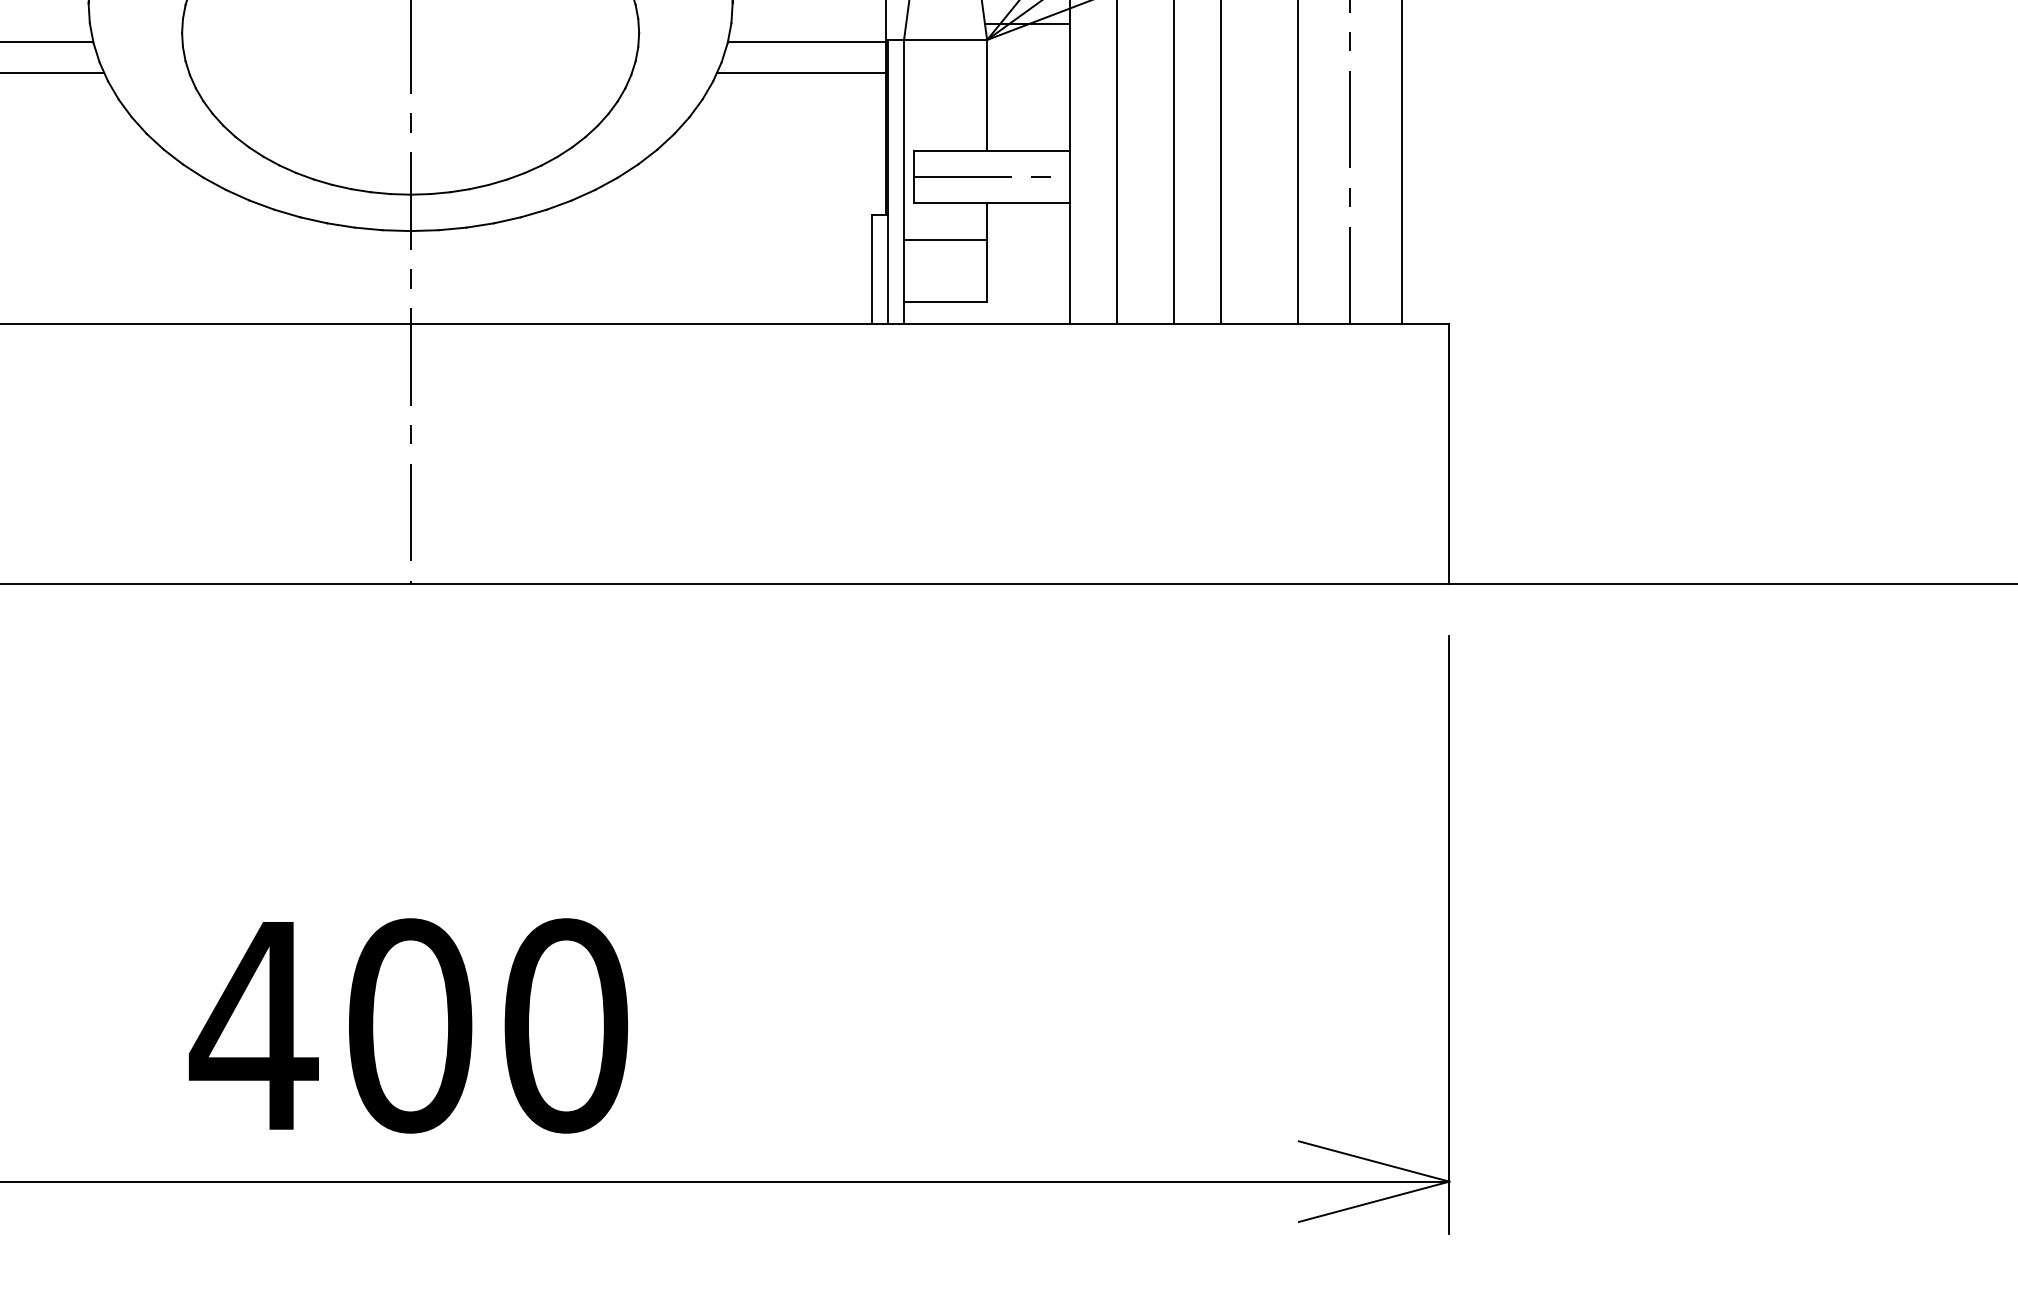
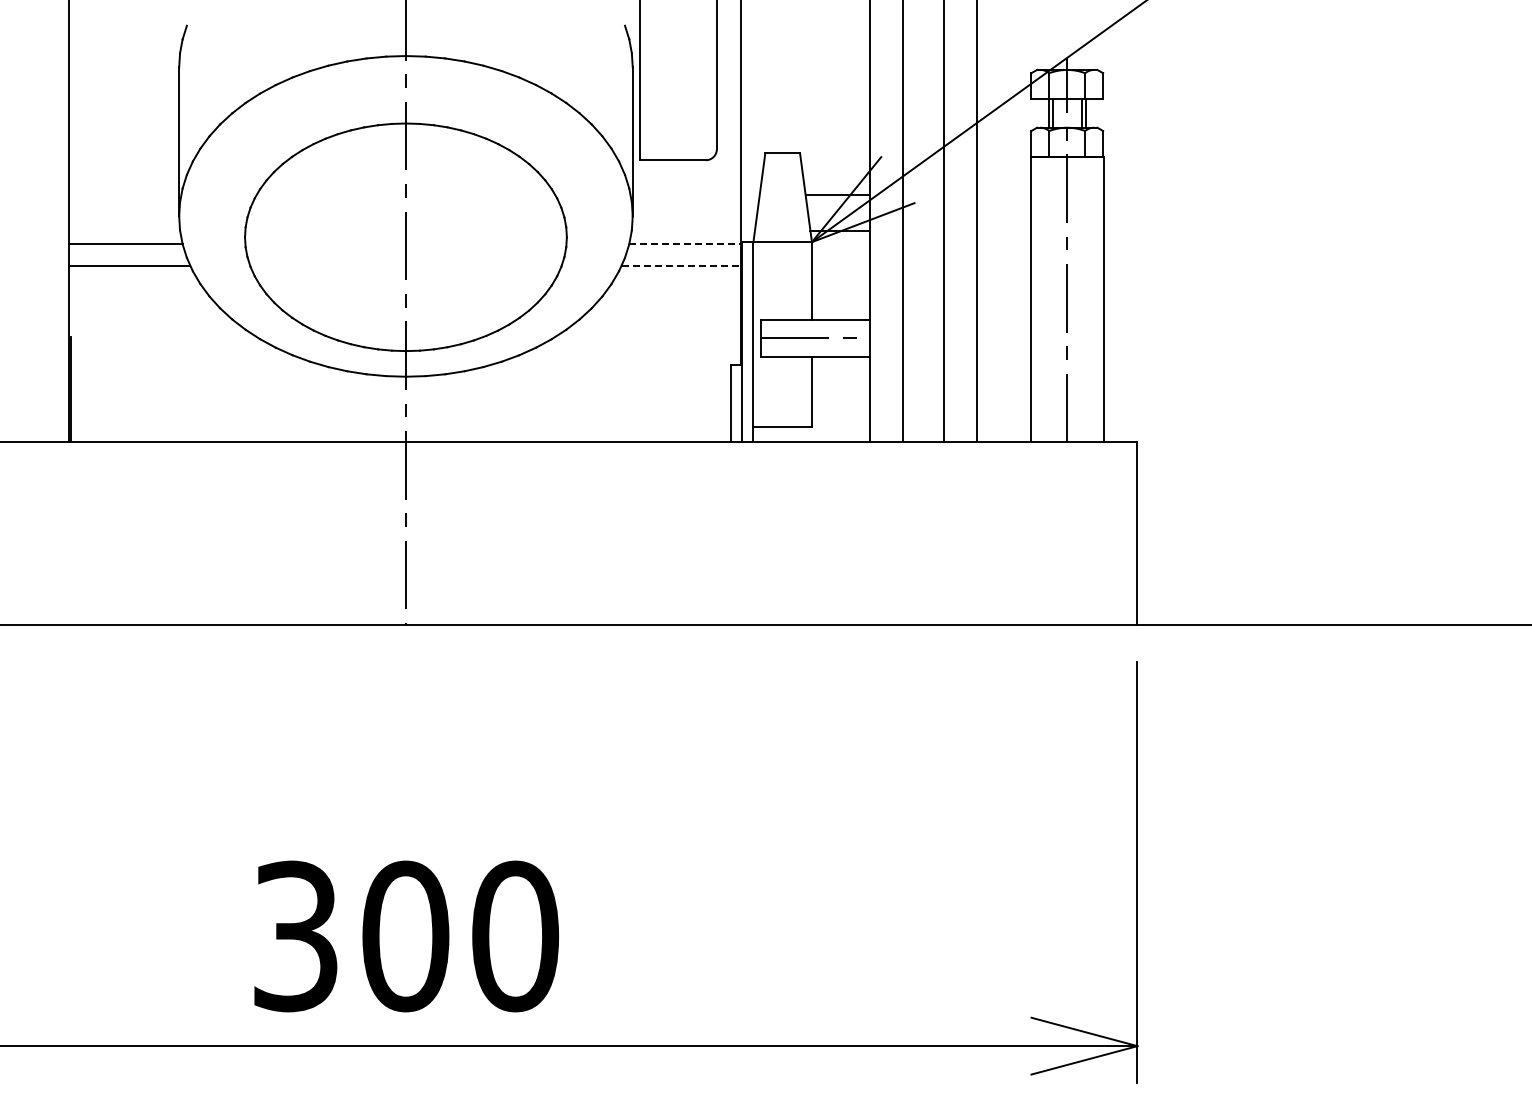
line: (807, 41) -> (685, 243), solid -> dashed
line: (801, 73) -> (681, 265), solid -> dashed
line: (945, 240) -> (782, 383), removed
text: (253, 1025) -> (295, 936), 400 -> 300

